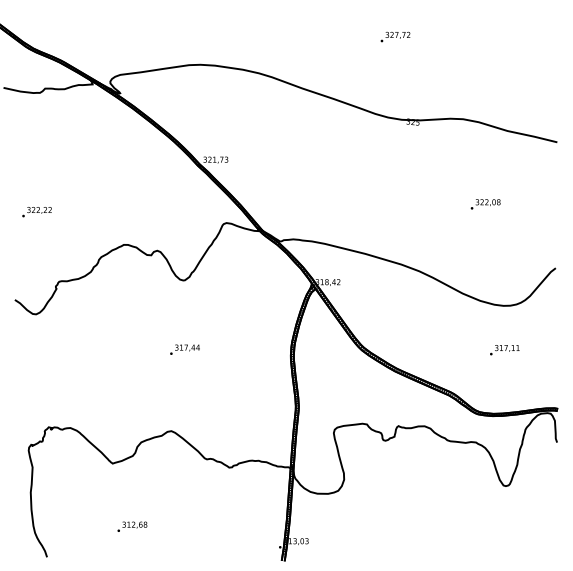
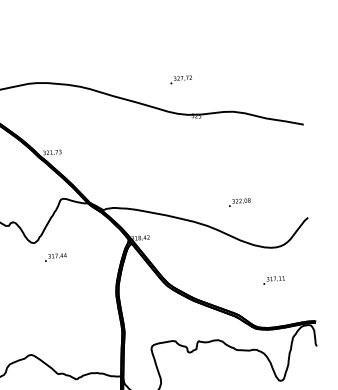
text: (395, 36) -> (181, 79), moved
text: (485, 204) -> (239, 202), moved
text: (184, 349) -> (55, 257), moved

